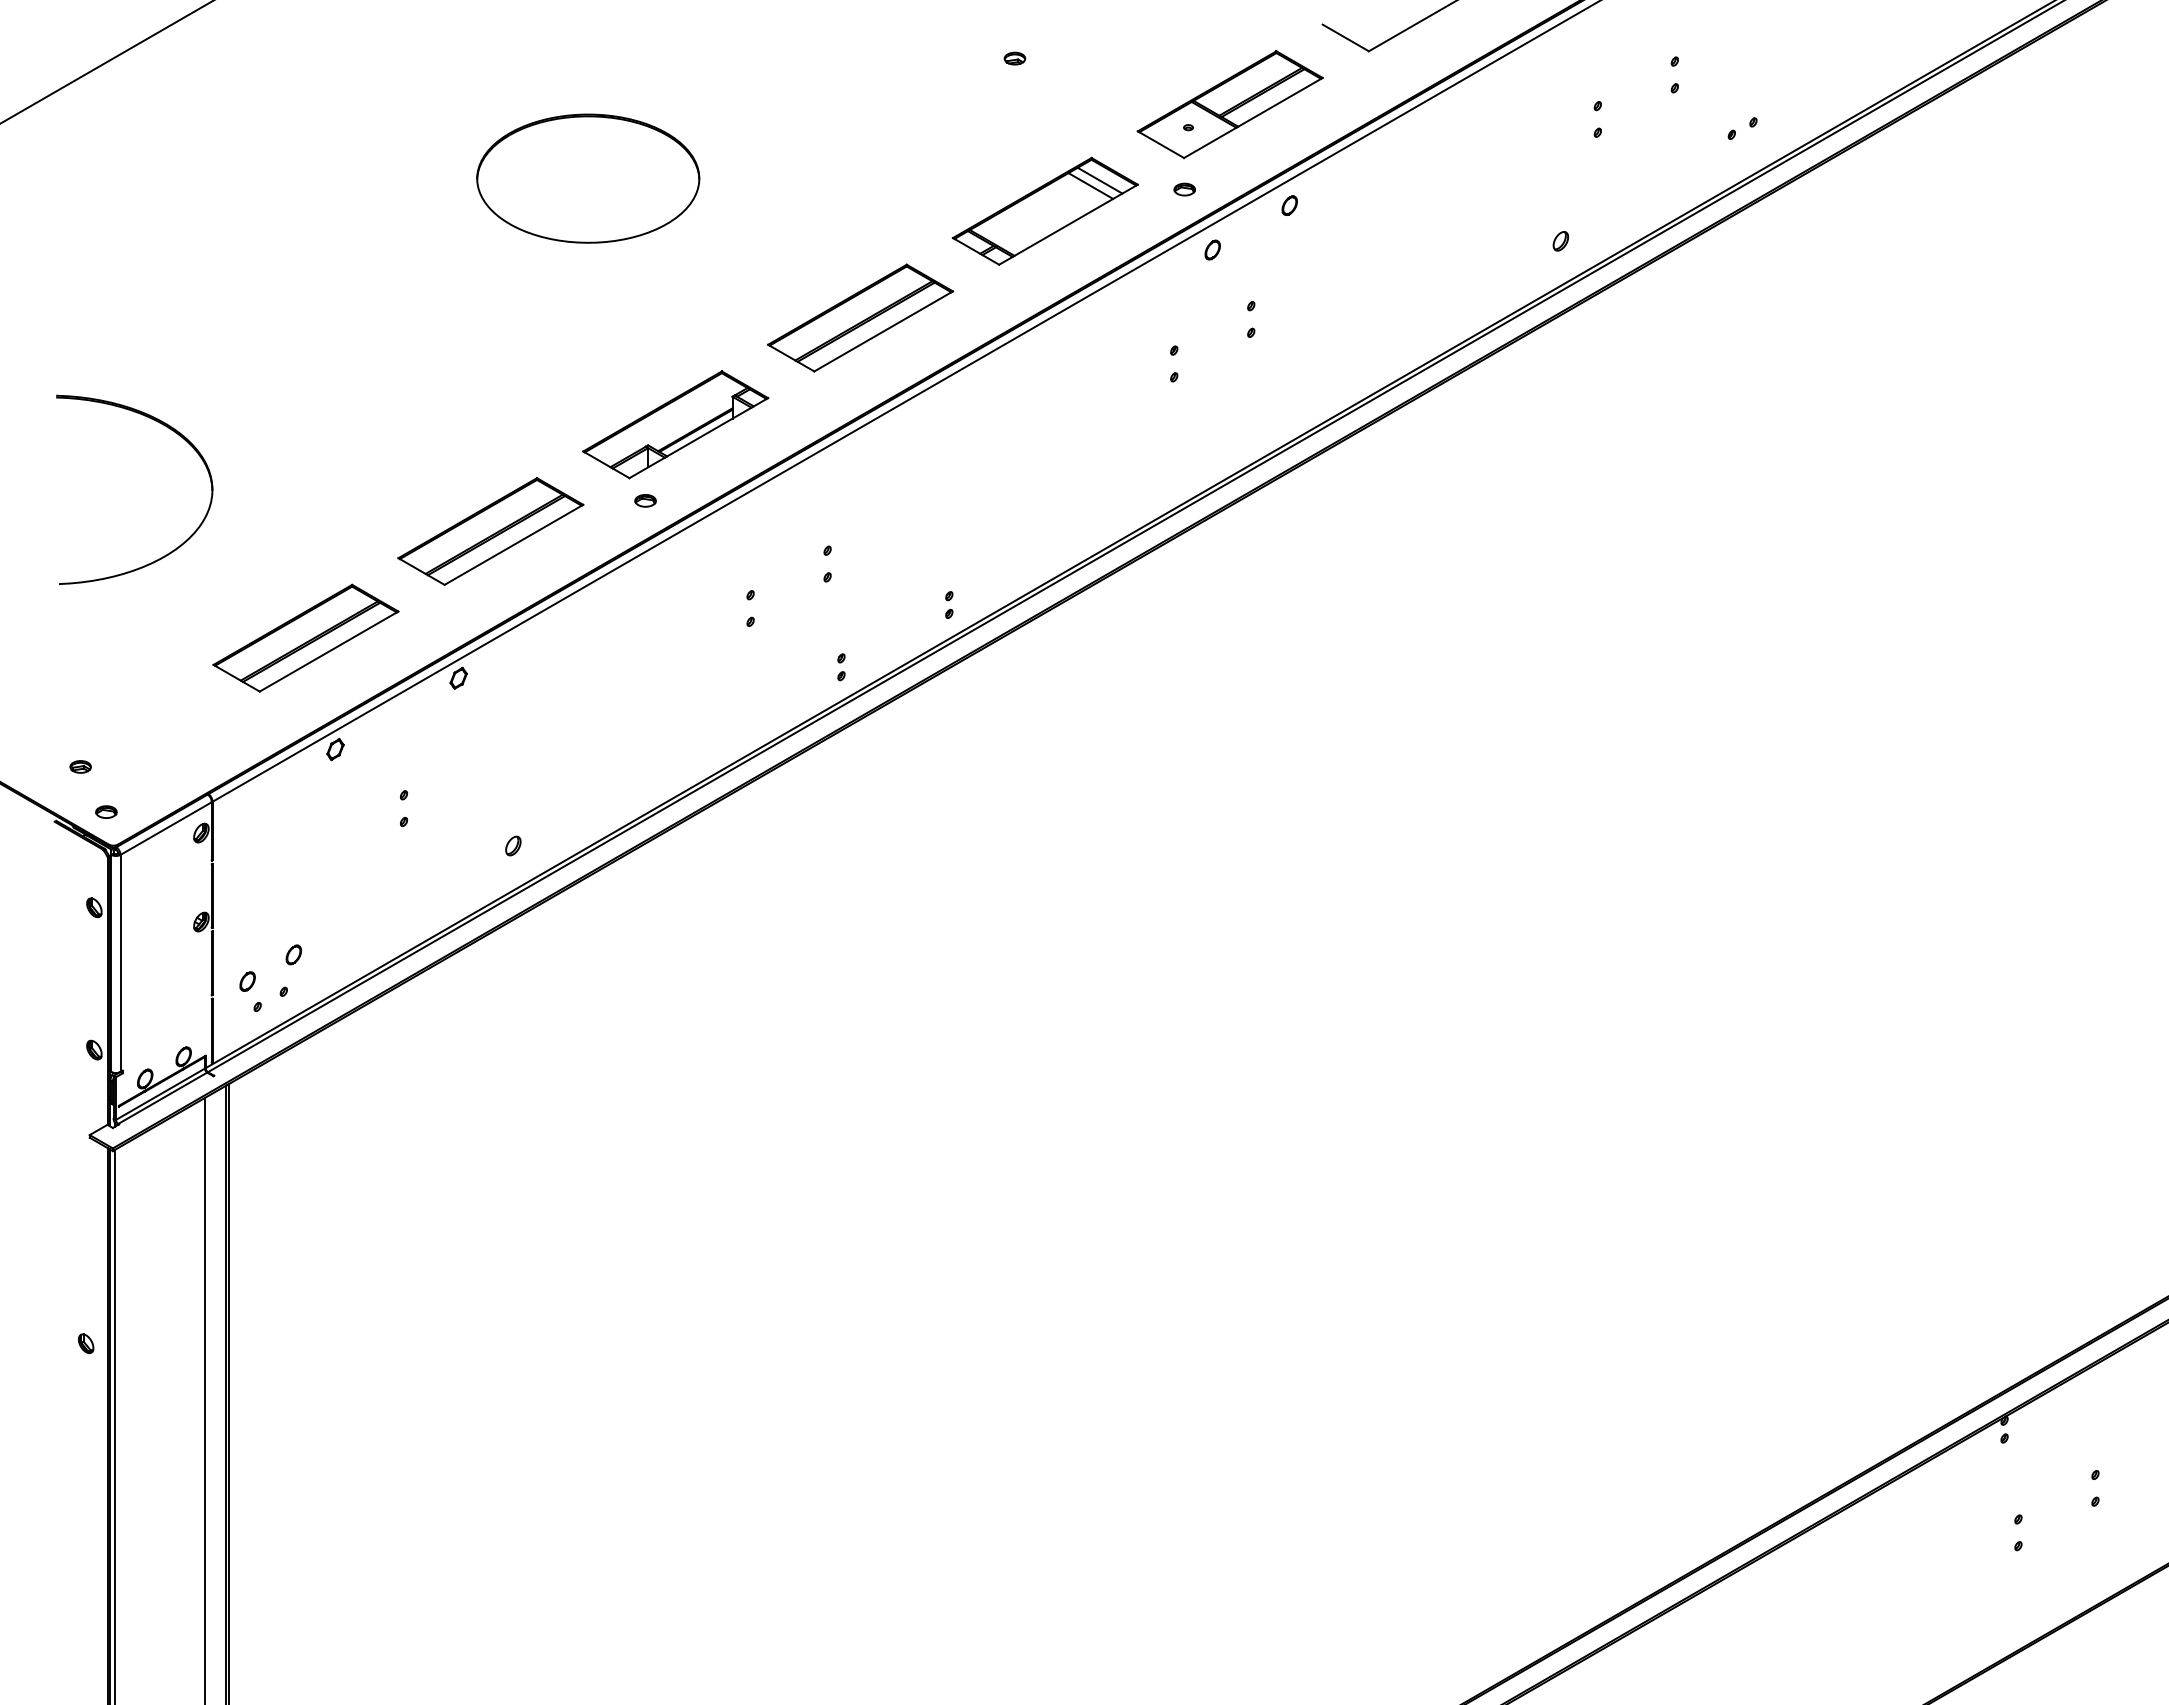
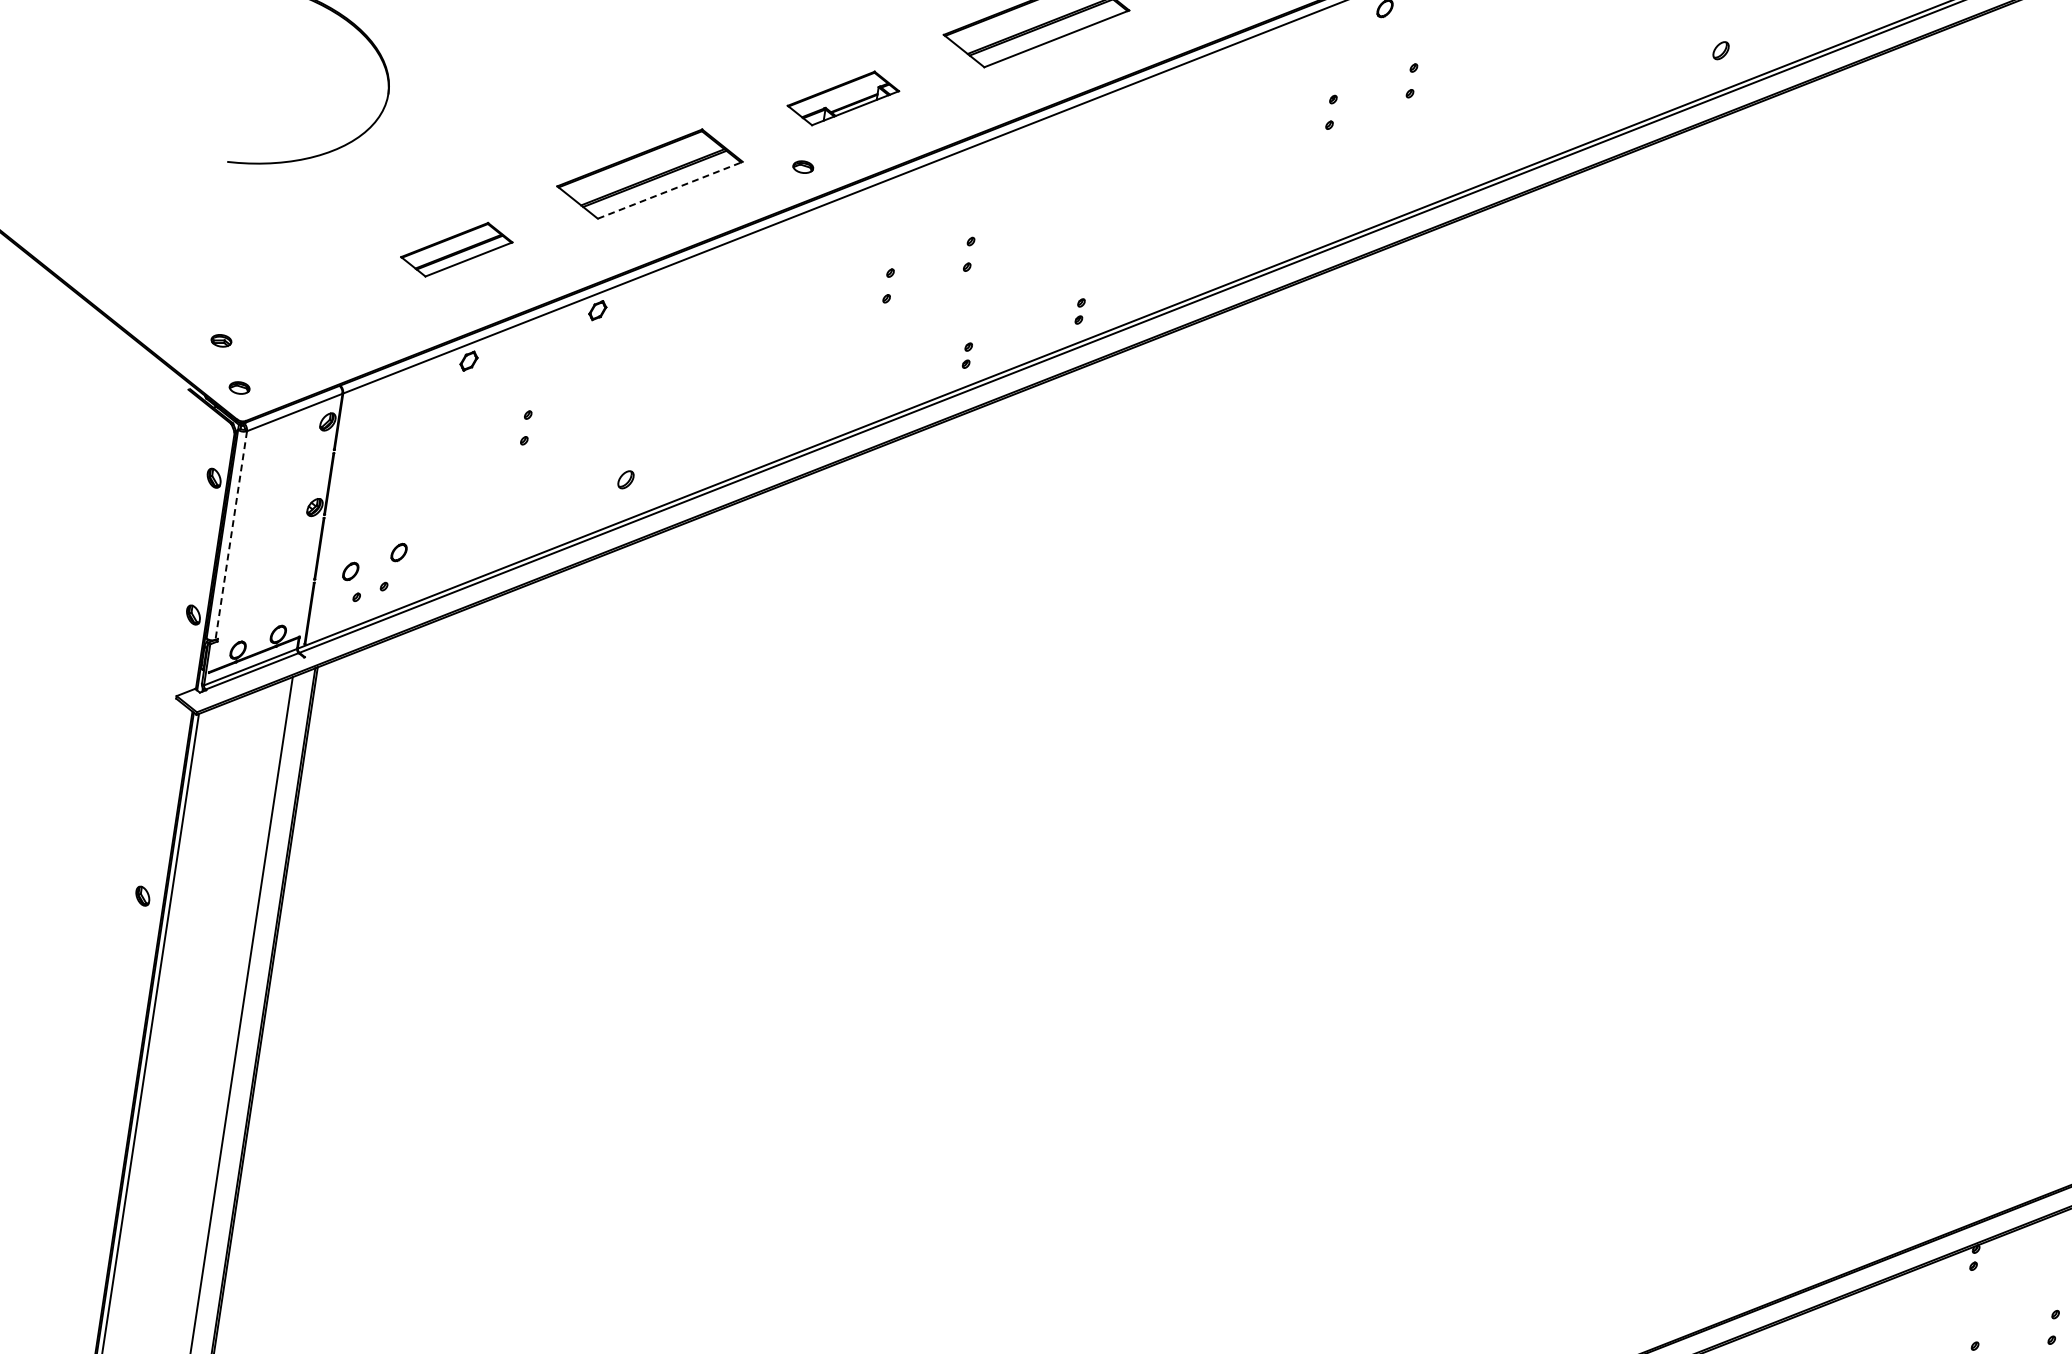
part: (675, 424) -> (843, 98), size x0.6
line: (514, 544) -> (670, 190), solid -> dashed
part: (305, 637) -> (456, 249), size x0.6
line: (120, 963) -> (231, 535), solid -> dashed

